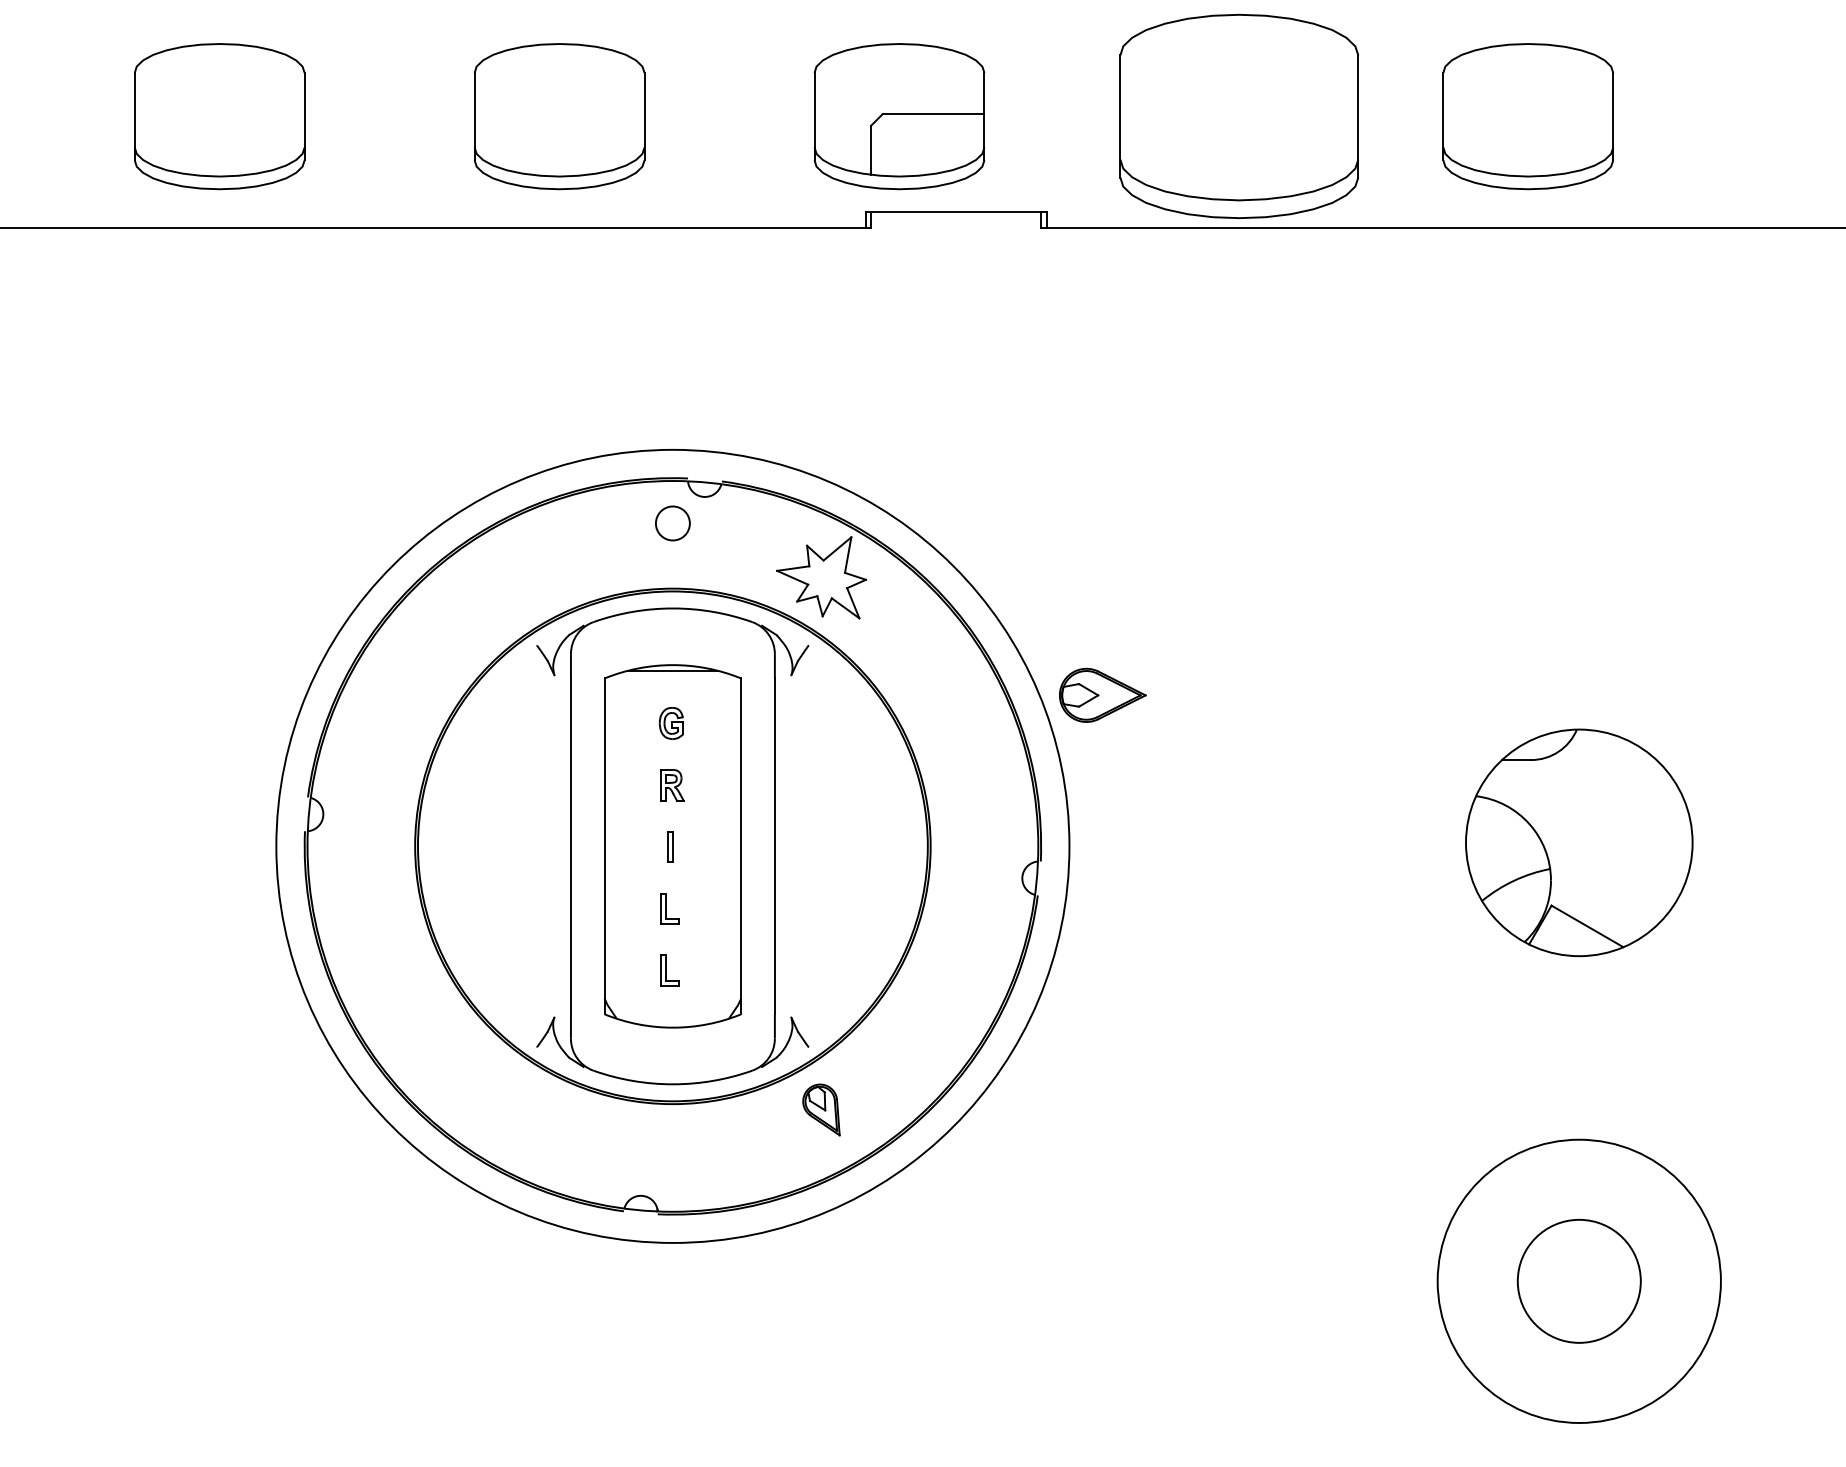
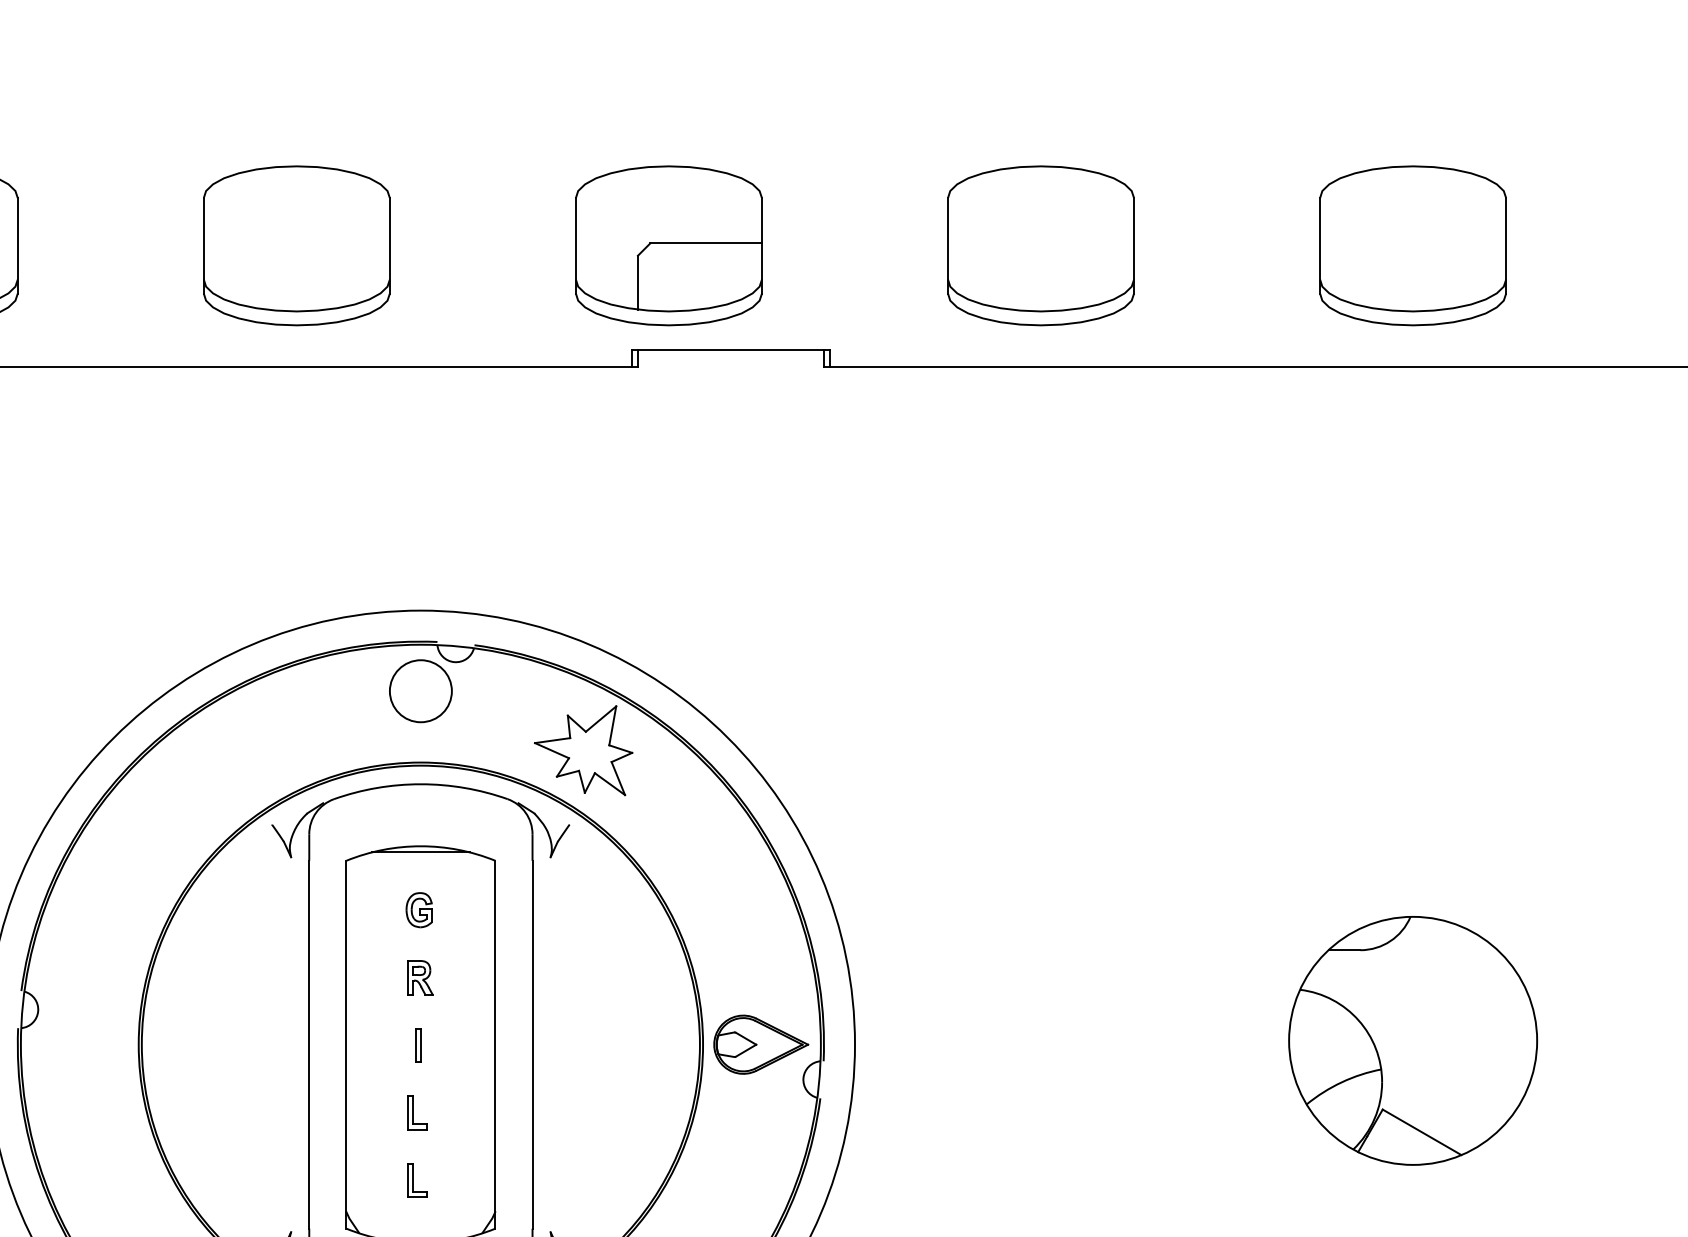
part: (1239, 116) -> (1041, 245), size x0.71
part: (1527, 116) -> (1412, 245), moved
circle: (672, 523) -> (420, 691), size x1.67
part: (1102, 694) -> (760, 1043), moved

